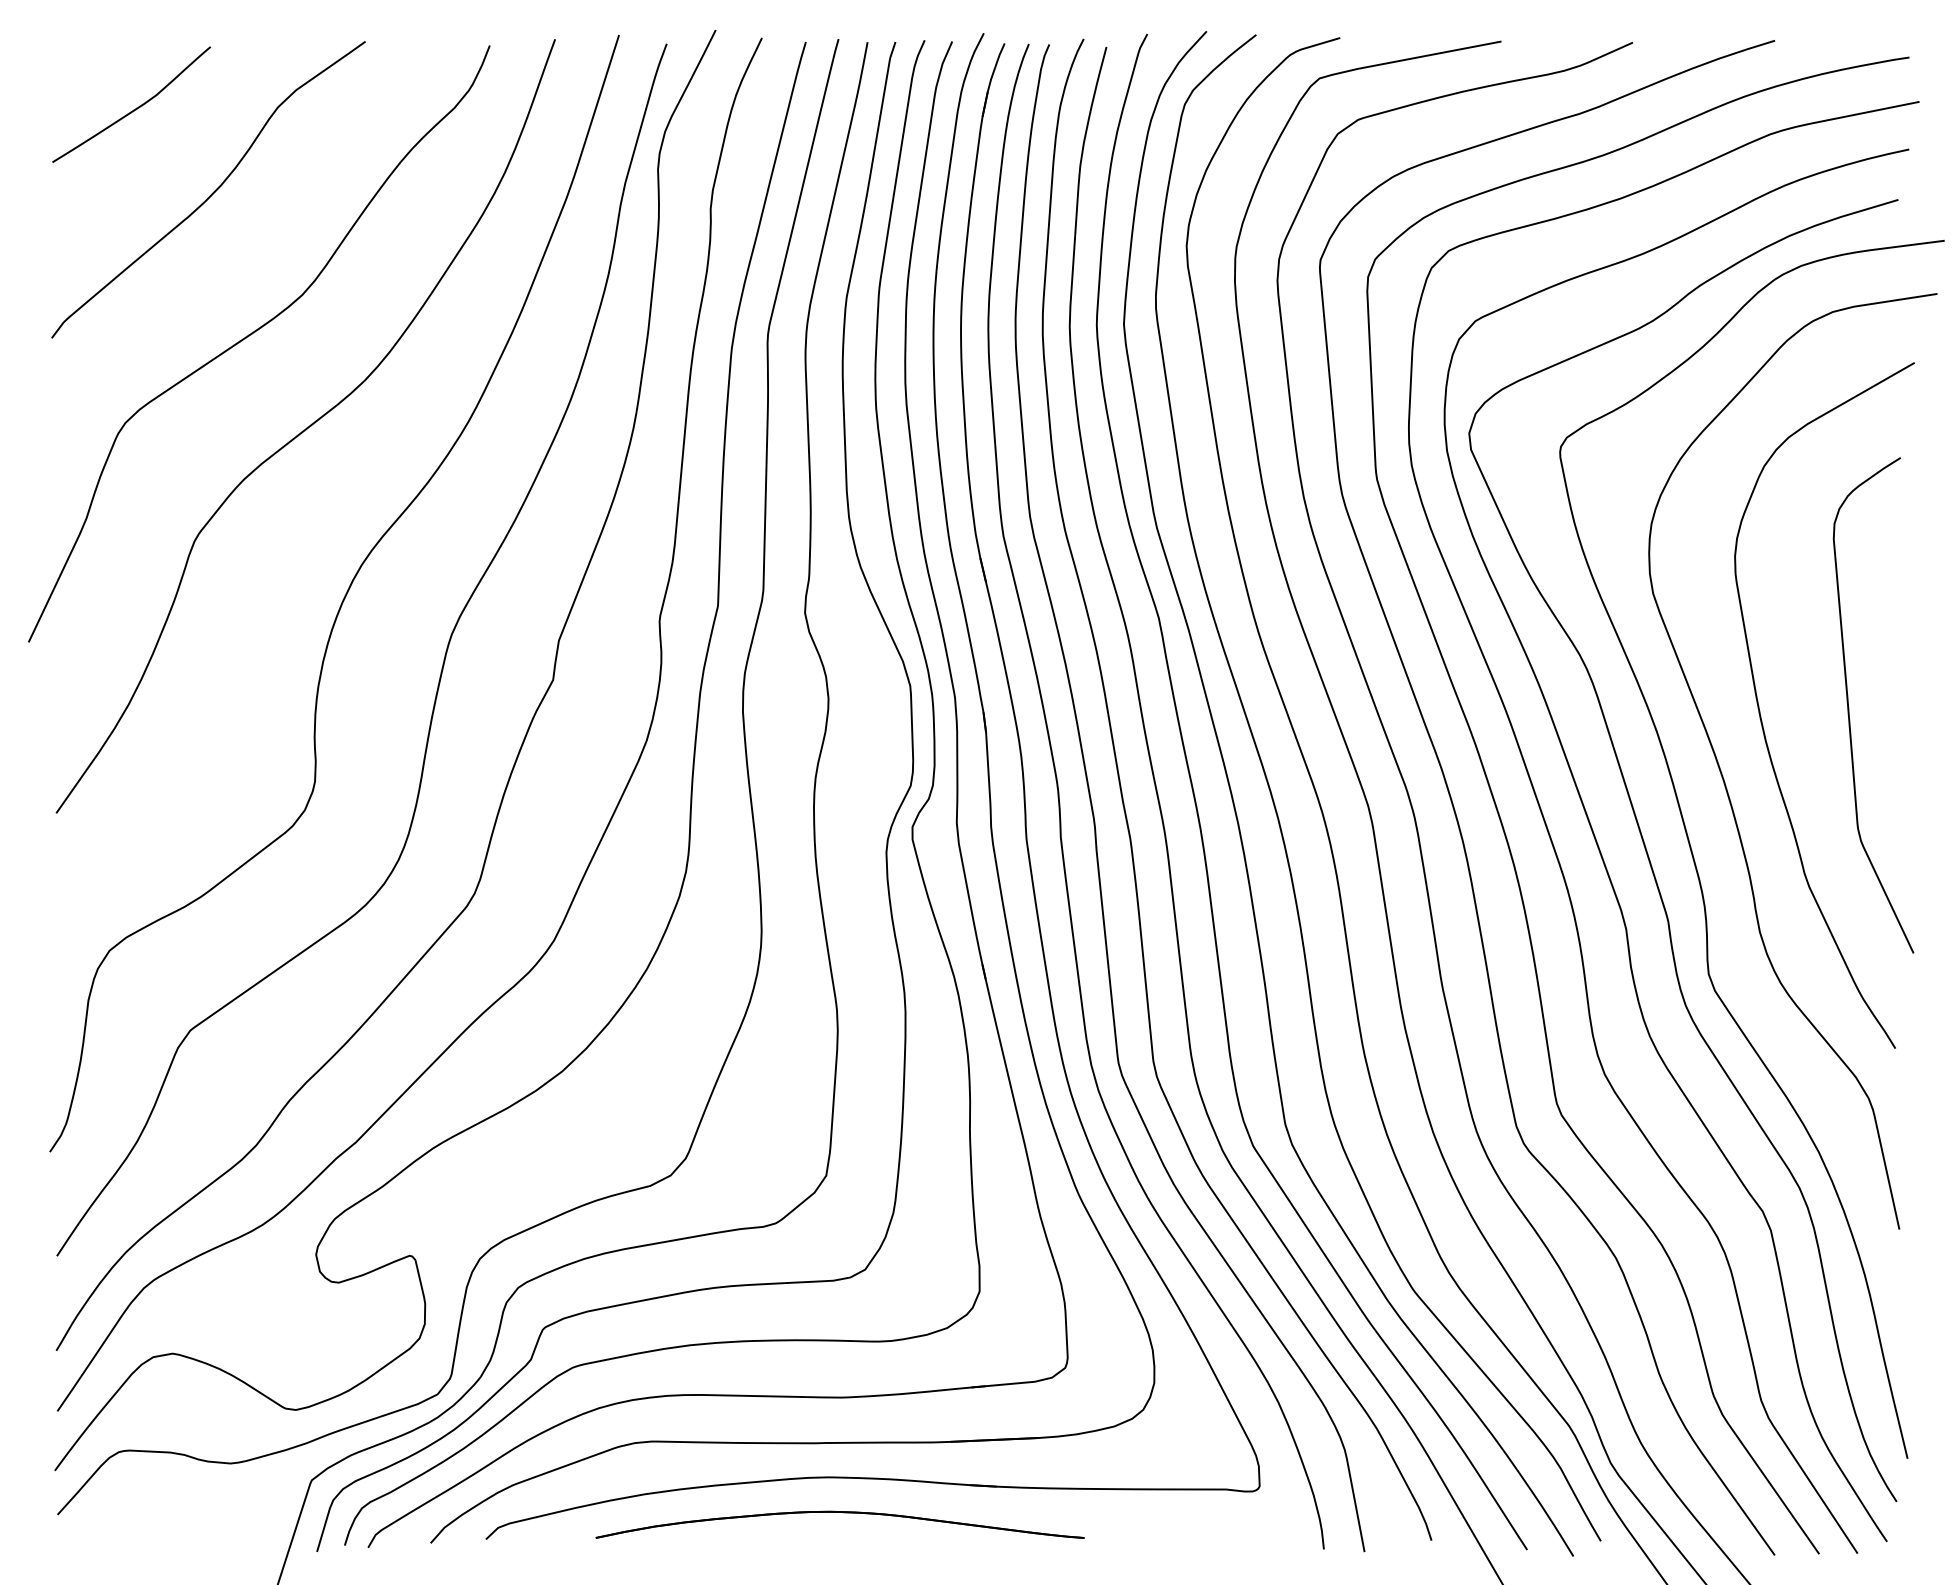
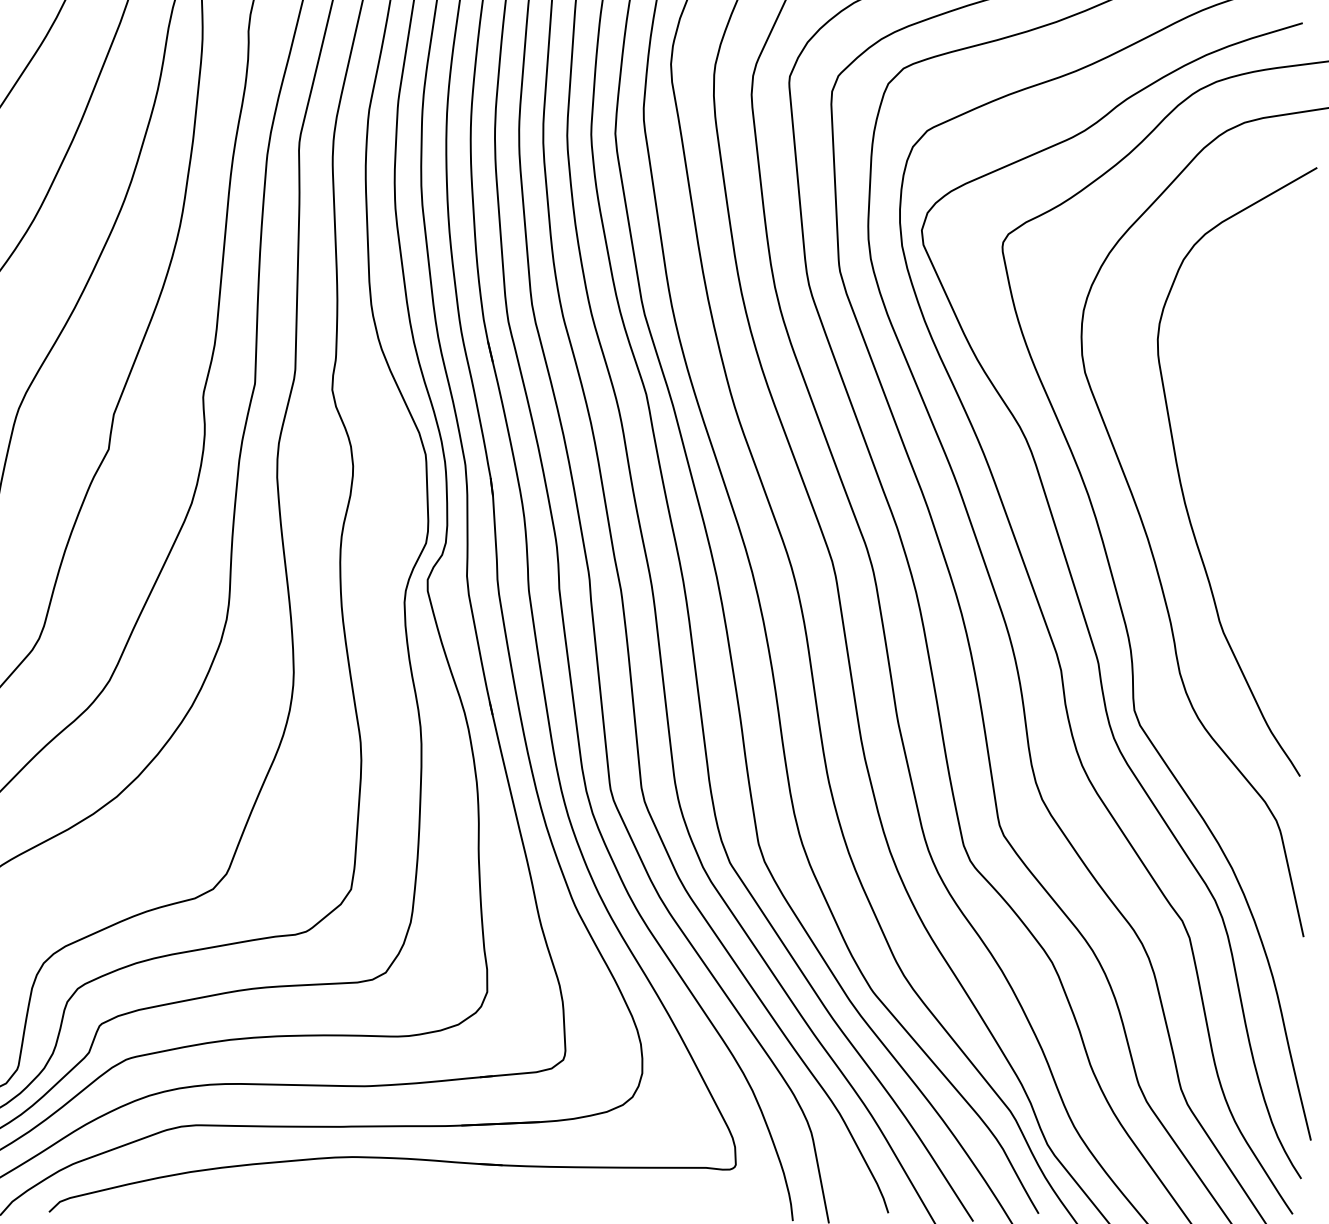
curve: (1849, 707) -> (1259, 473), removed
part: (843, 1513) -> (366, 1189), removed

